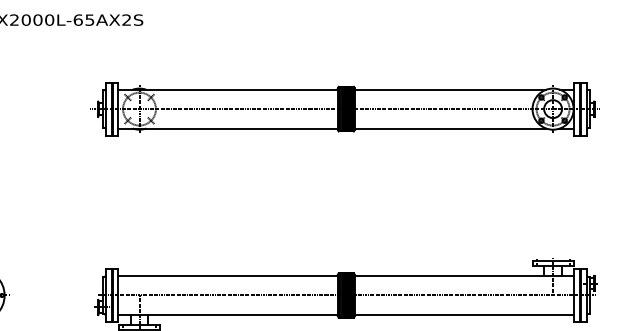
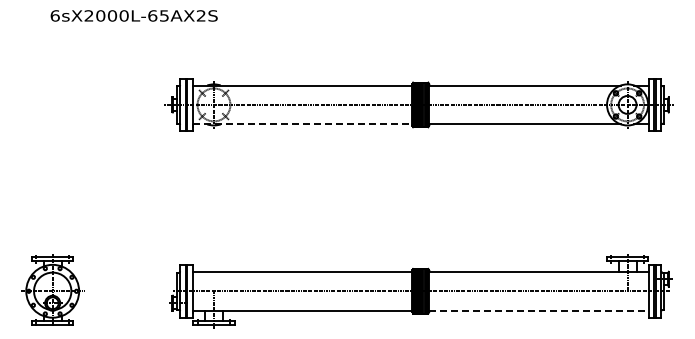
line: (228, 128) -> (302, 124), solid -> dashed
line: (465, 314) -> (539, 310), solid -> dashed

